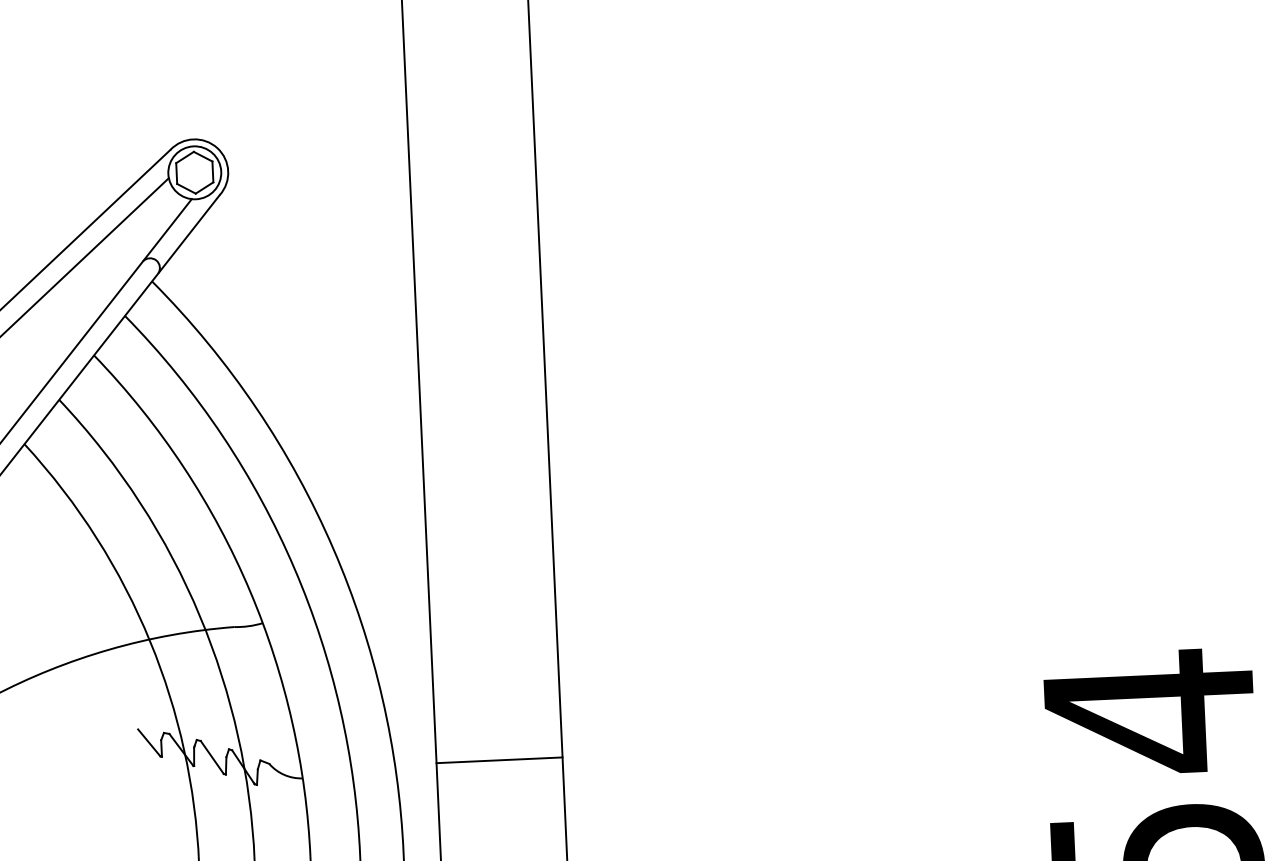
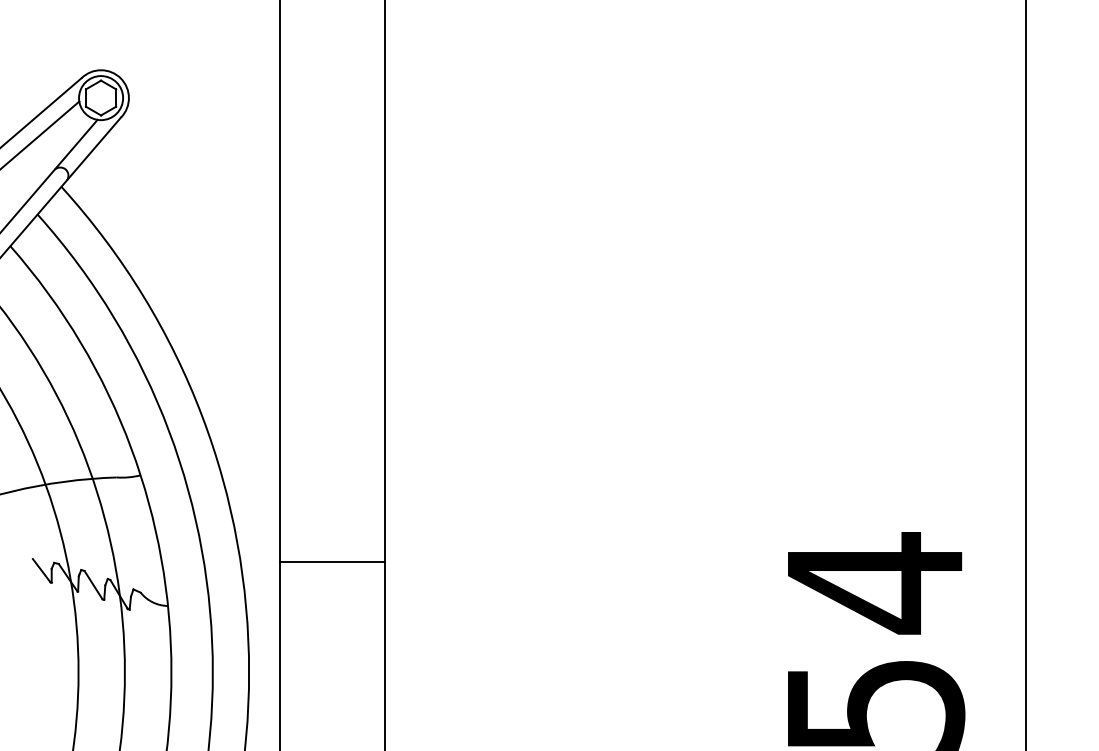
line: (498, 760) -> (331, 562), moved

